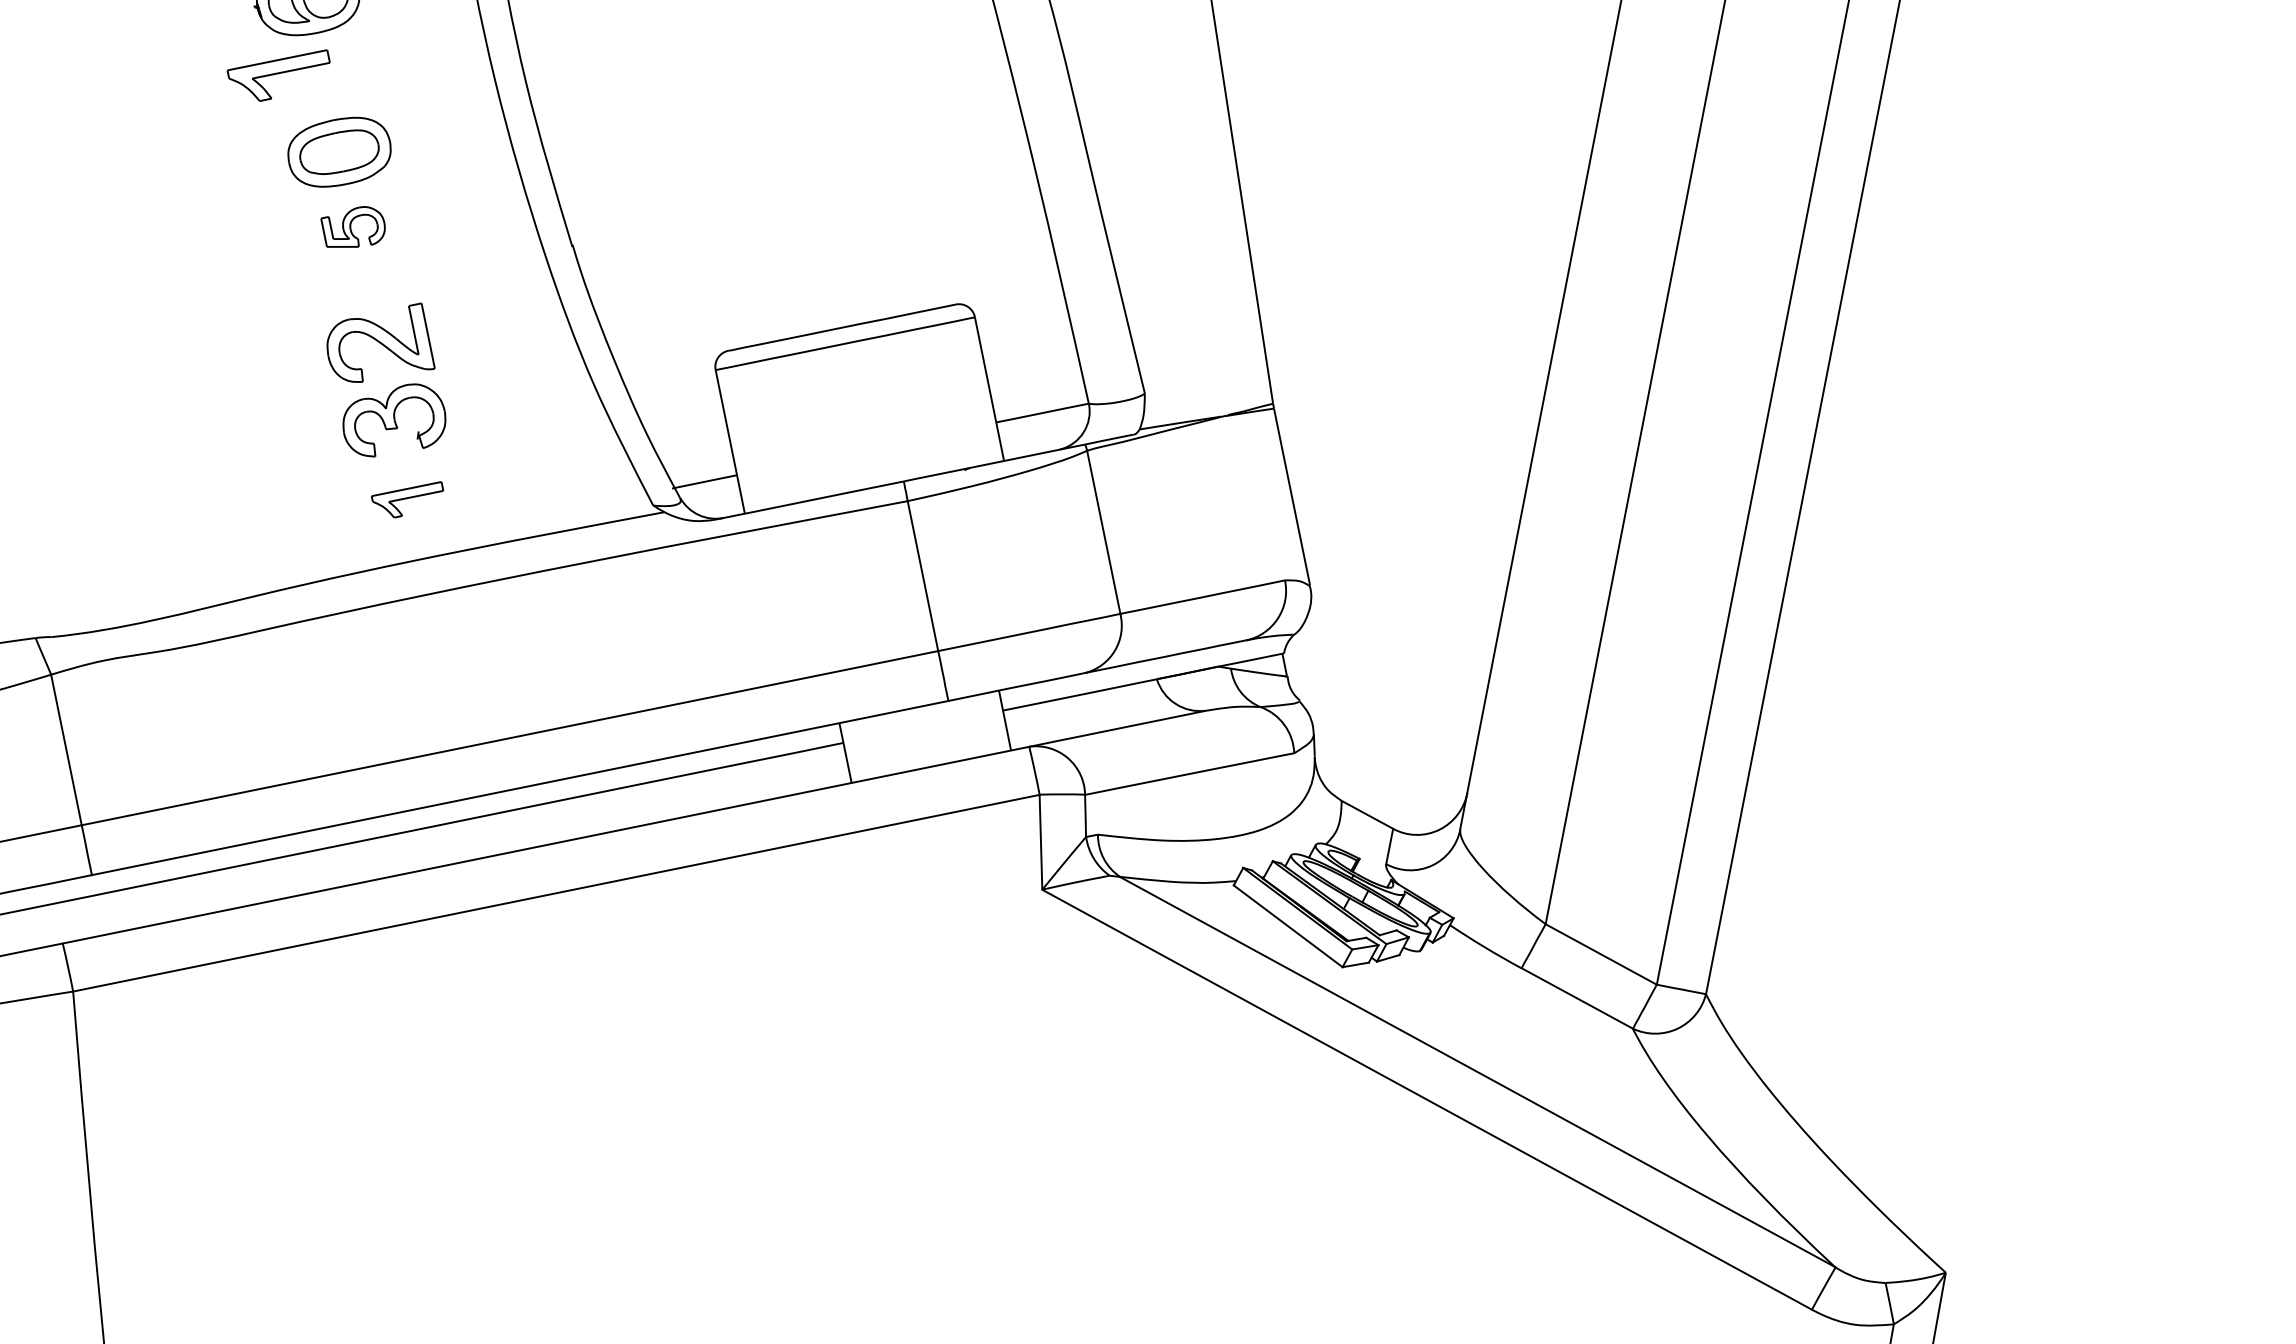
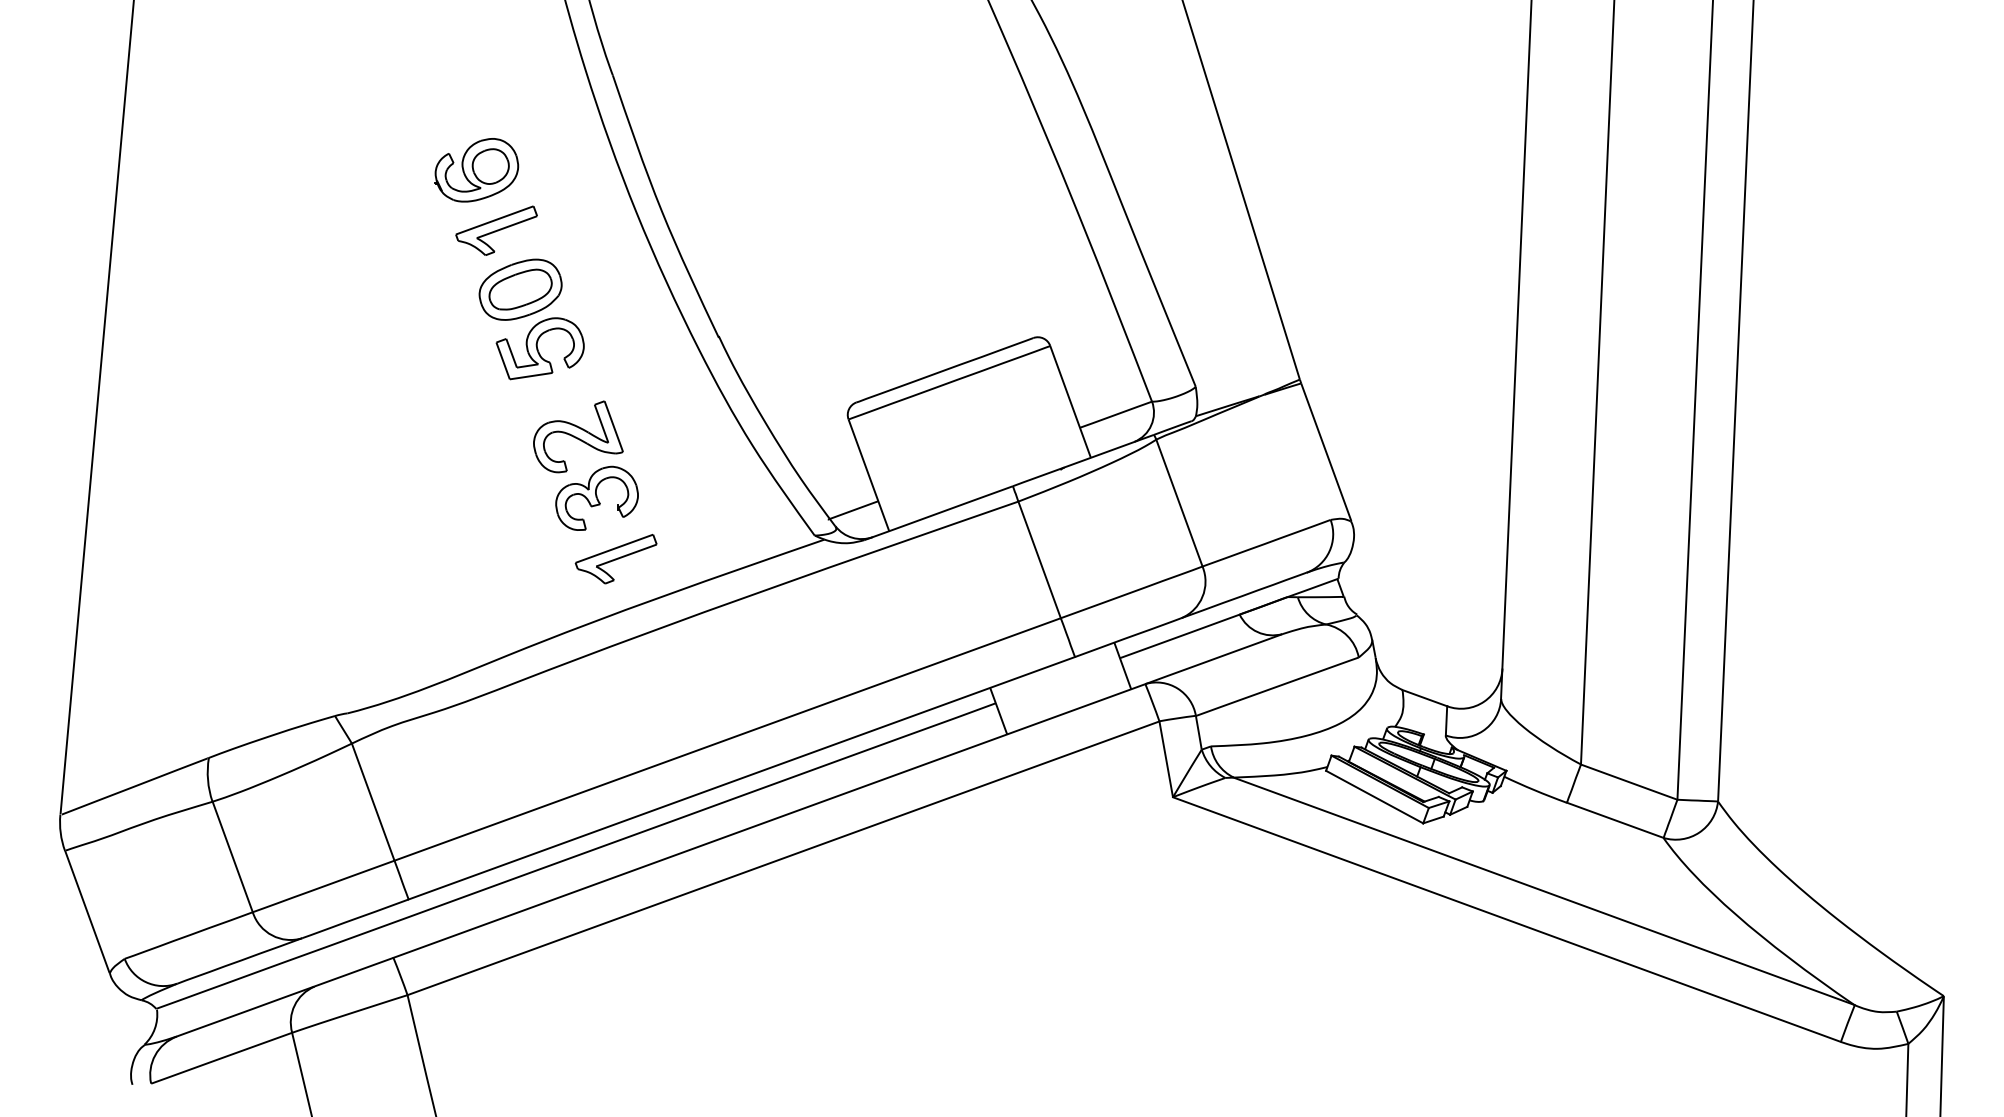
part: (277, 72) -> (496, 230), moved
part: (351, 227) -> (539, 348), size x1.67
part: (406, 498) -> (615, 559), size x1.43

